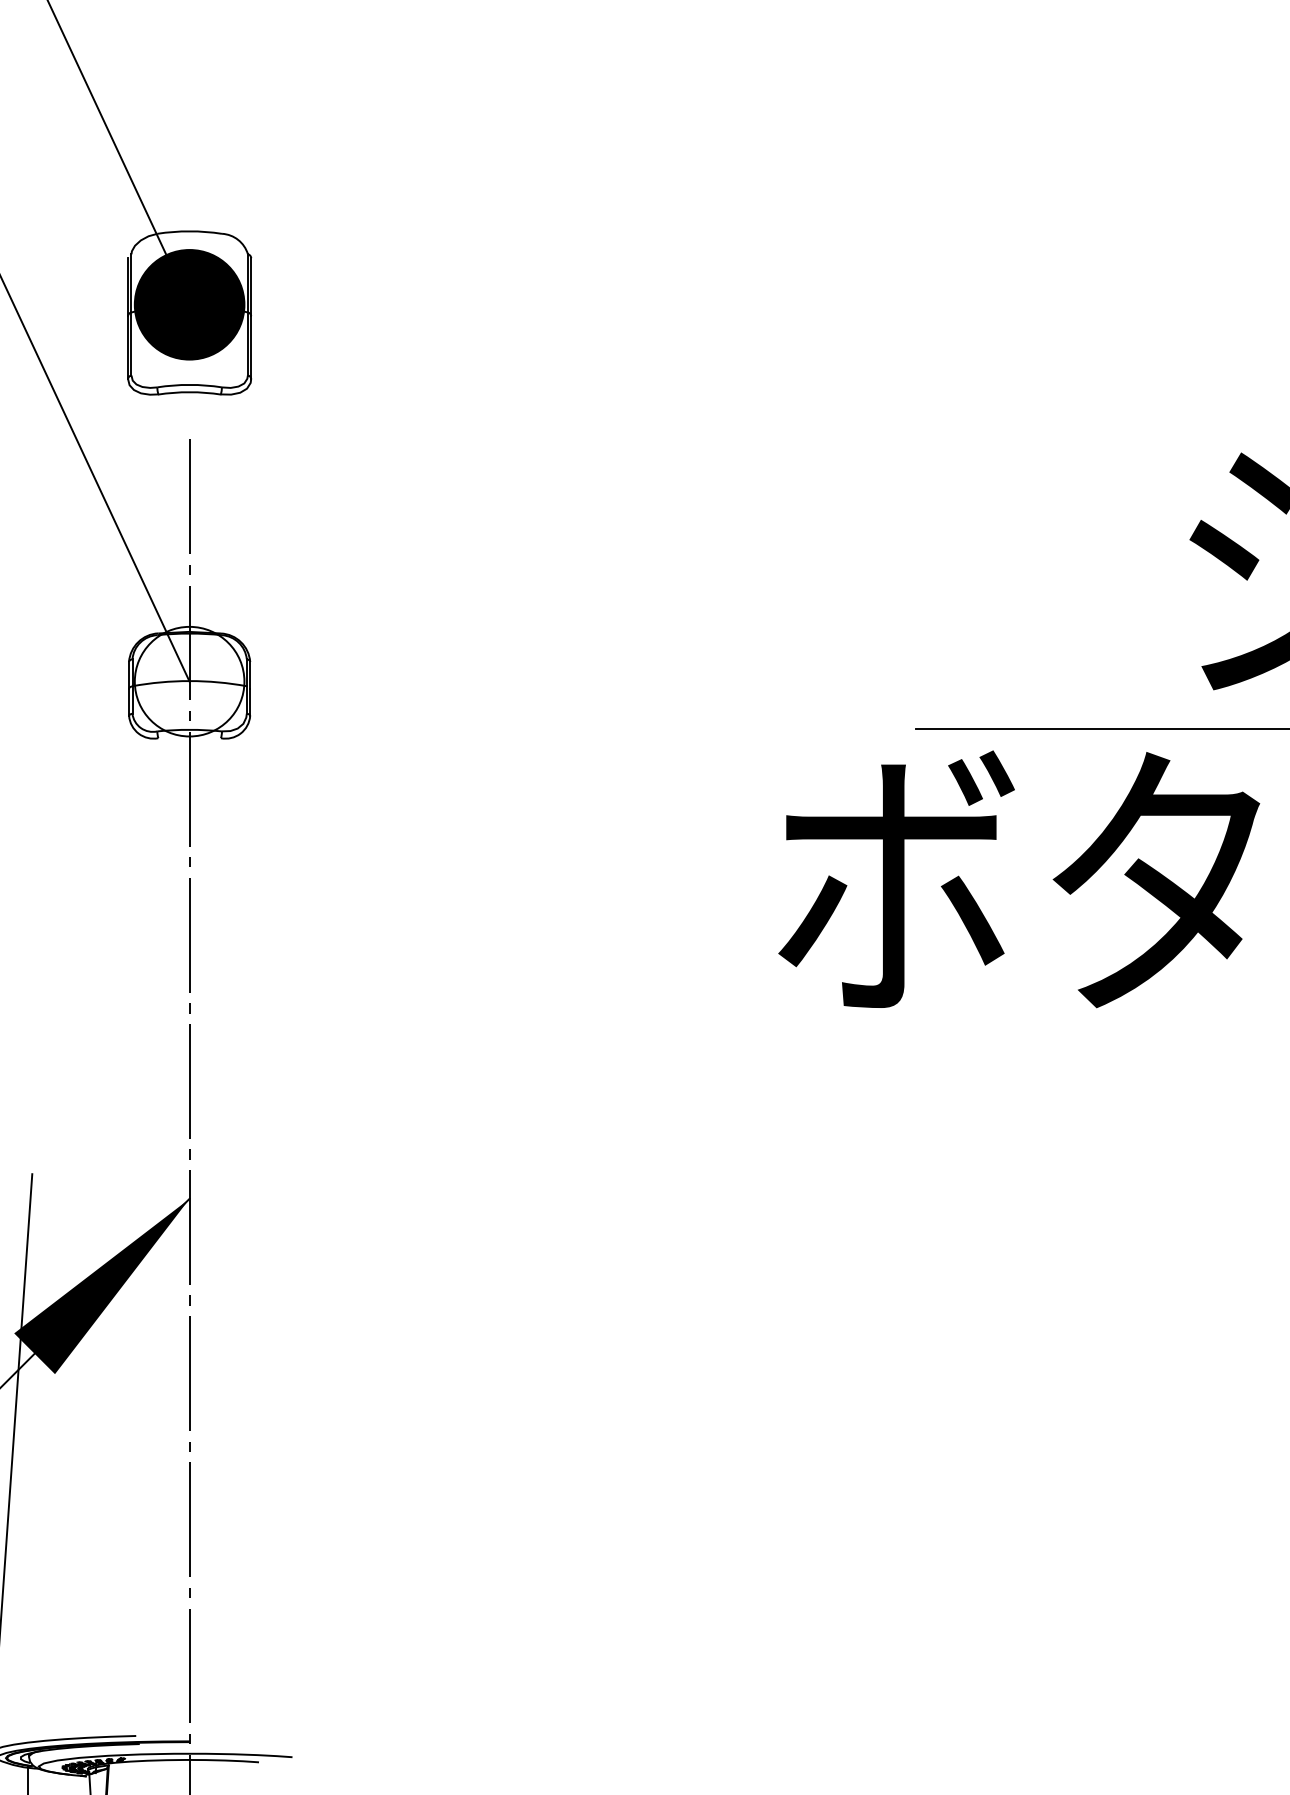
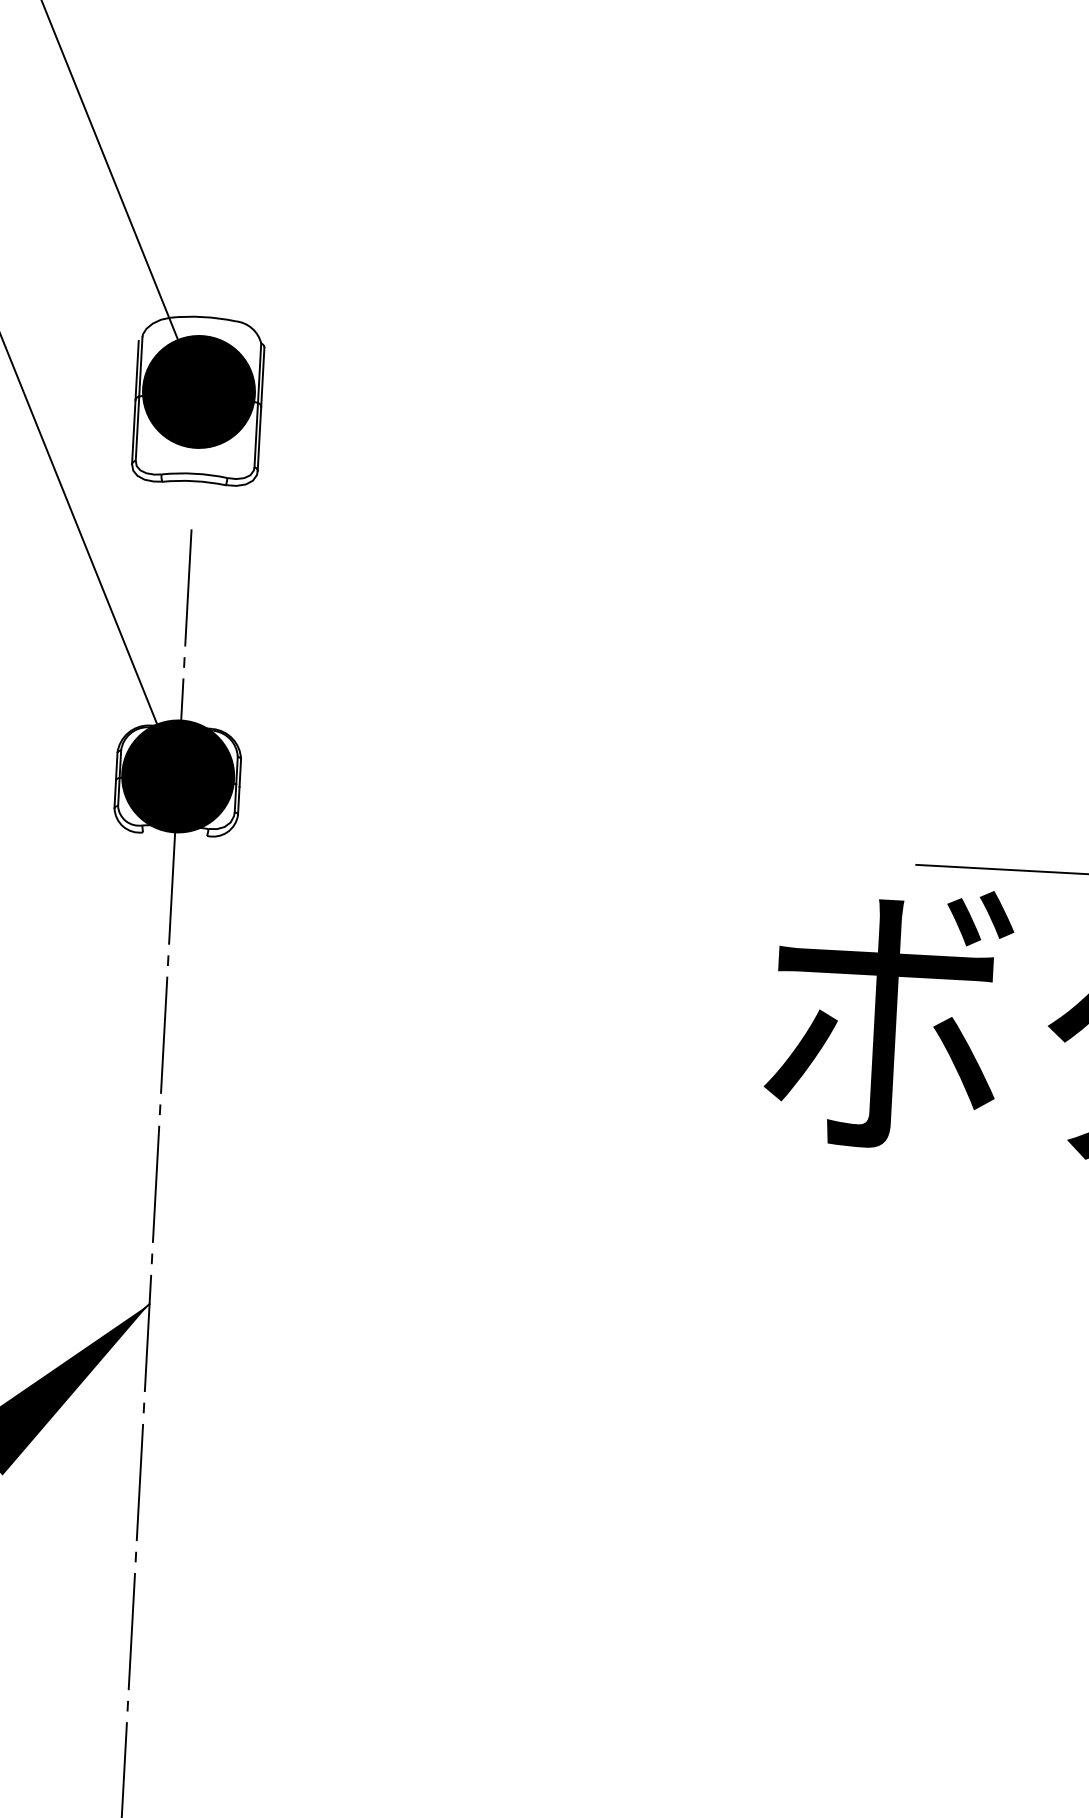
fill: (189, 681) -> (178, 776), added

